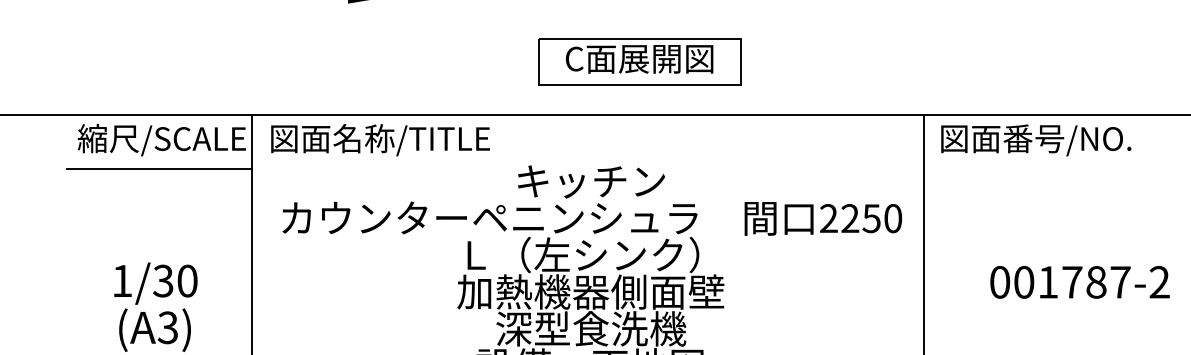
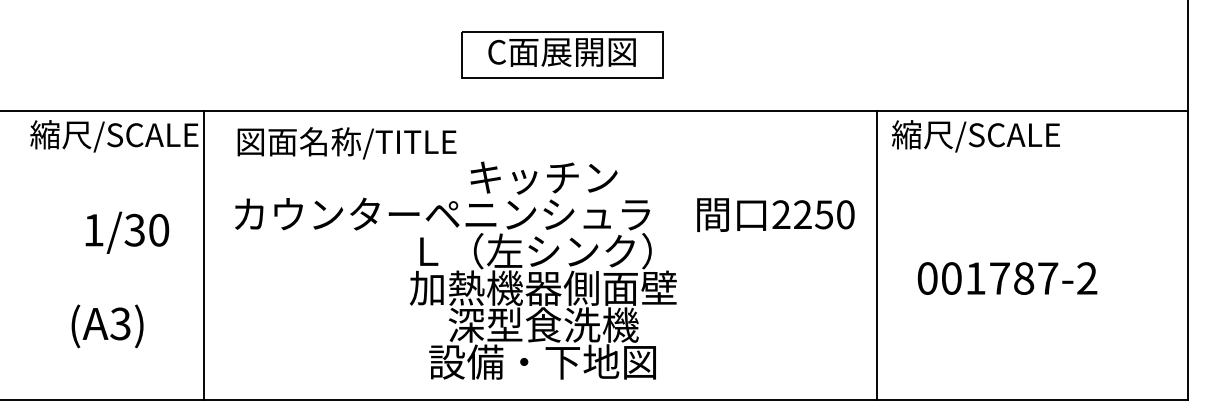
part: (639, 61) -> (562, 54), moved
text: (379, 140) -> (346, 143), moved
text: (1034, 140) -> (987, 136), 図面番号/NO. -> 縮尺/SCALE
line: (158, 169) -> (111, 165), removed
text: (1079, 282) -> (1007, 278), moved
text: (155, 283) -> (127, 232), moved

